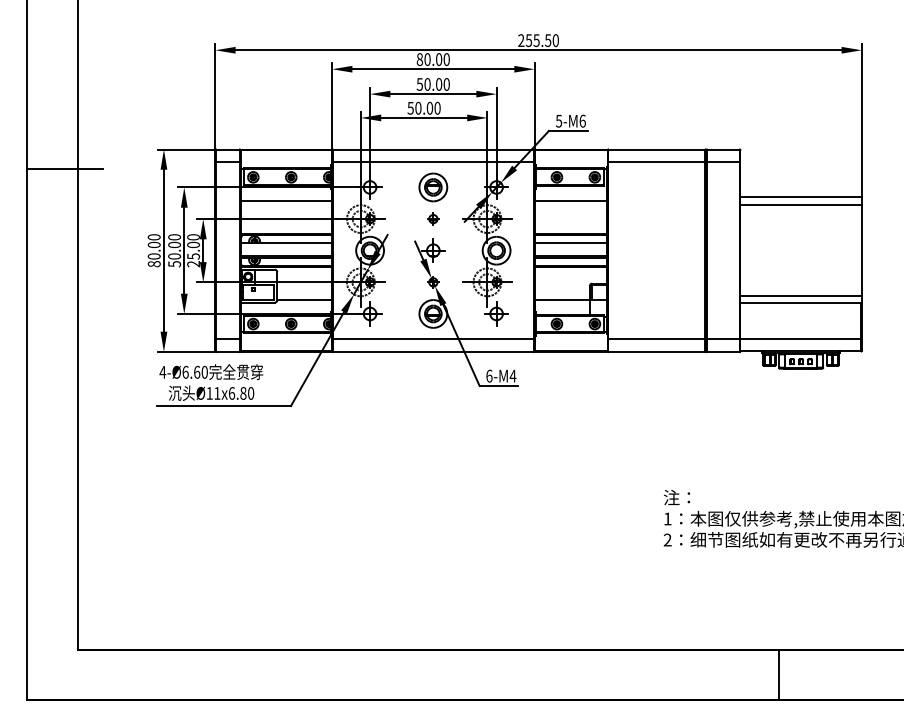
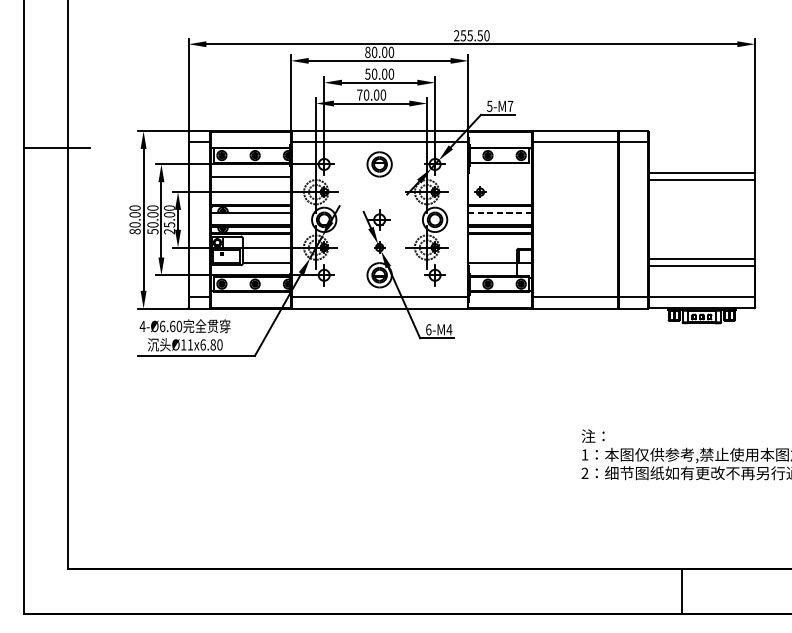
text: (410, 108) -> (359, 95), 50.00 -> 70.00
text: (582, 120) -> (510, 105), 5-M6 -> 5-M7
line: (570, 201) -> (499, 176), removed
part: (433, 218) -> (480, 191), moved
line: (570, 243) -> (499, 213), solid -> dashed

